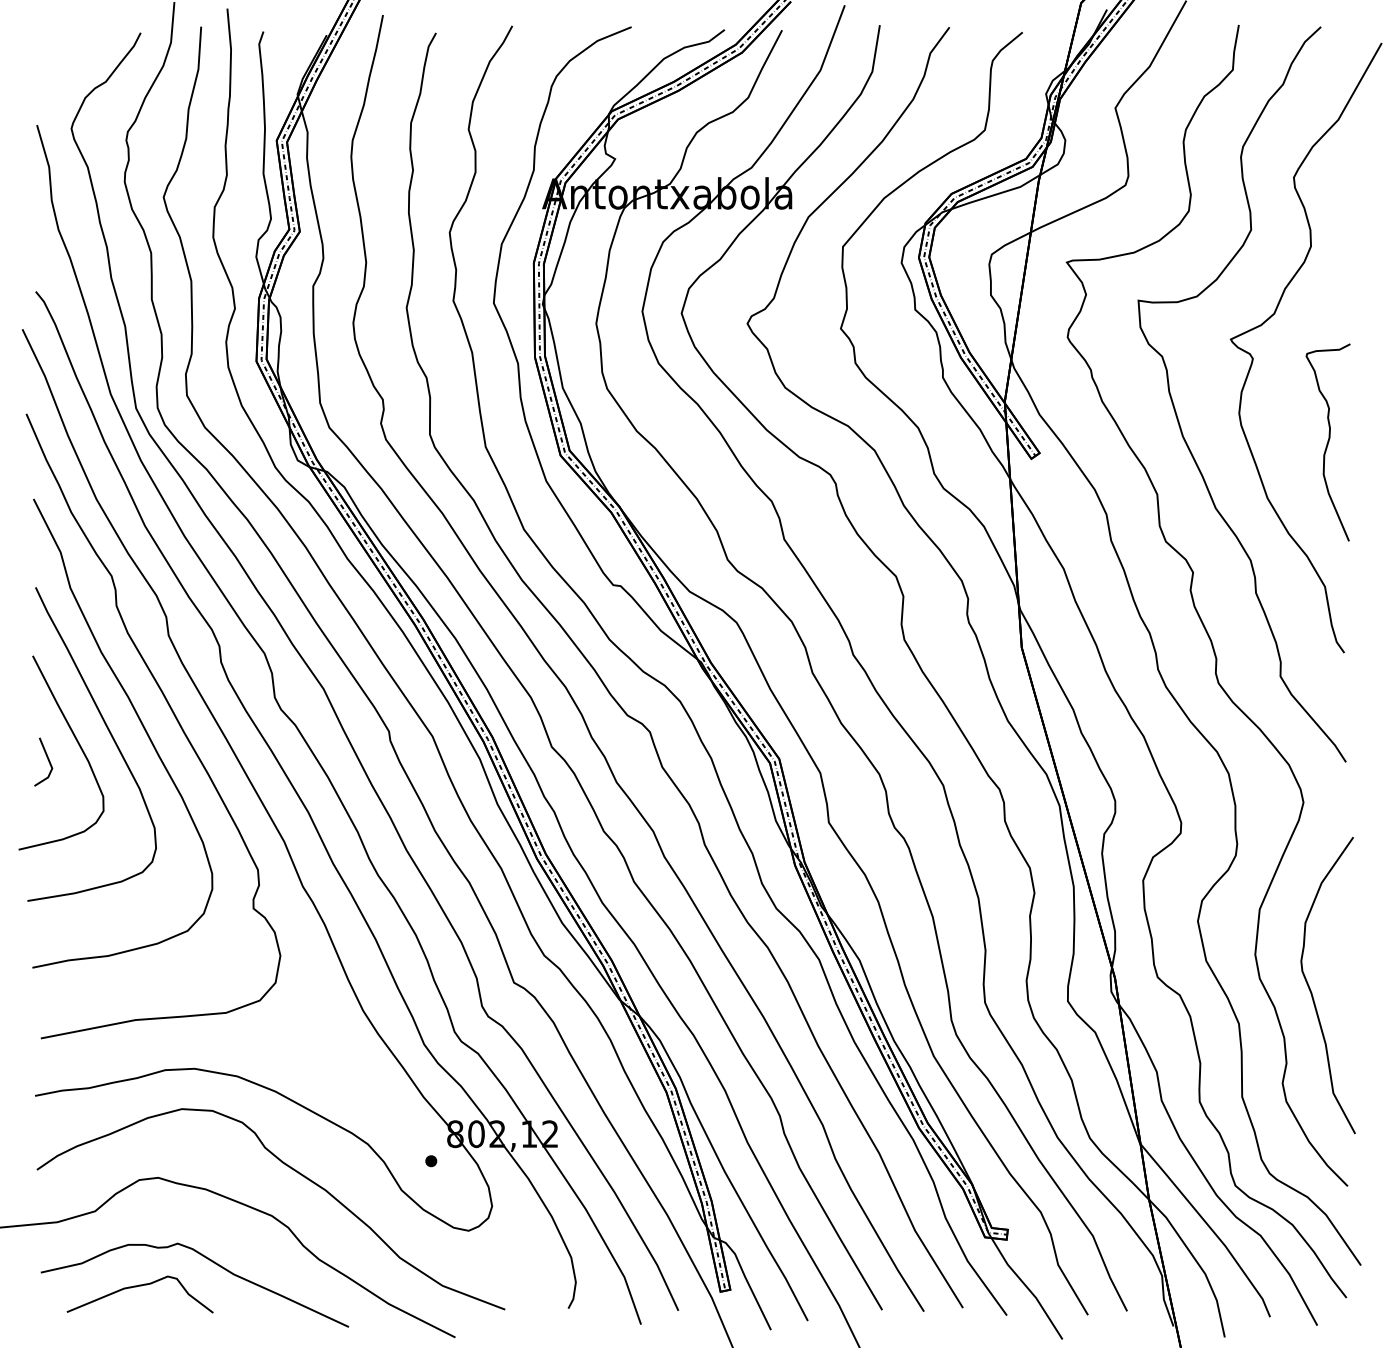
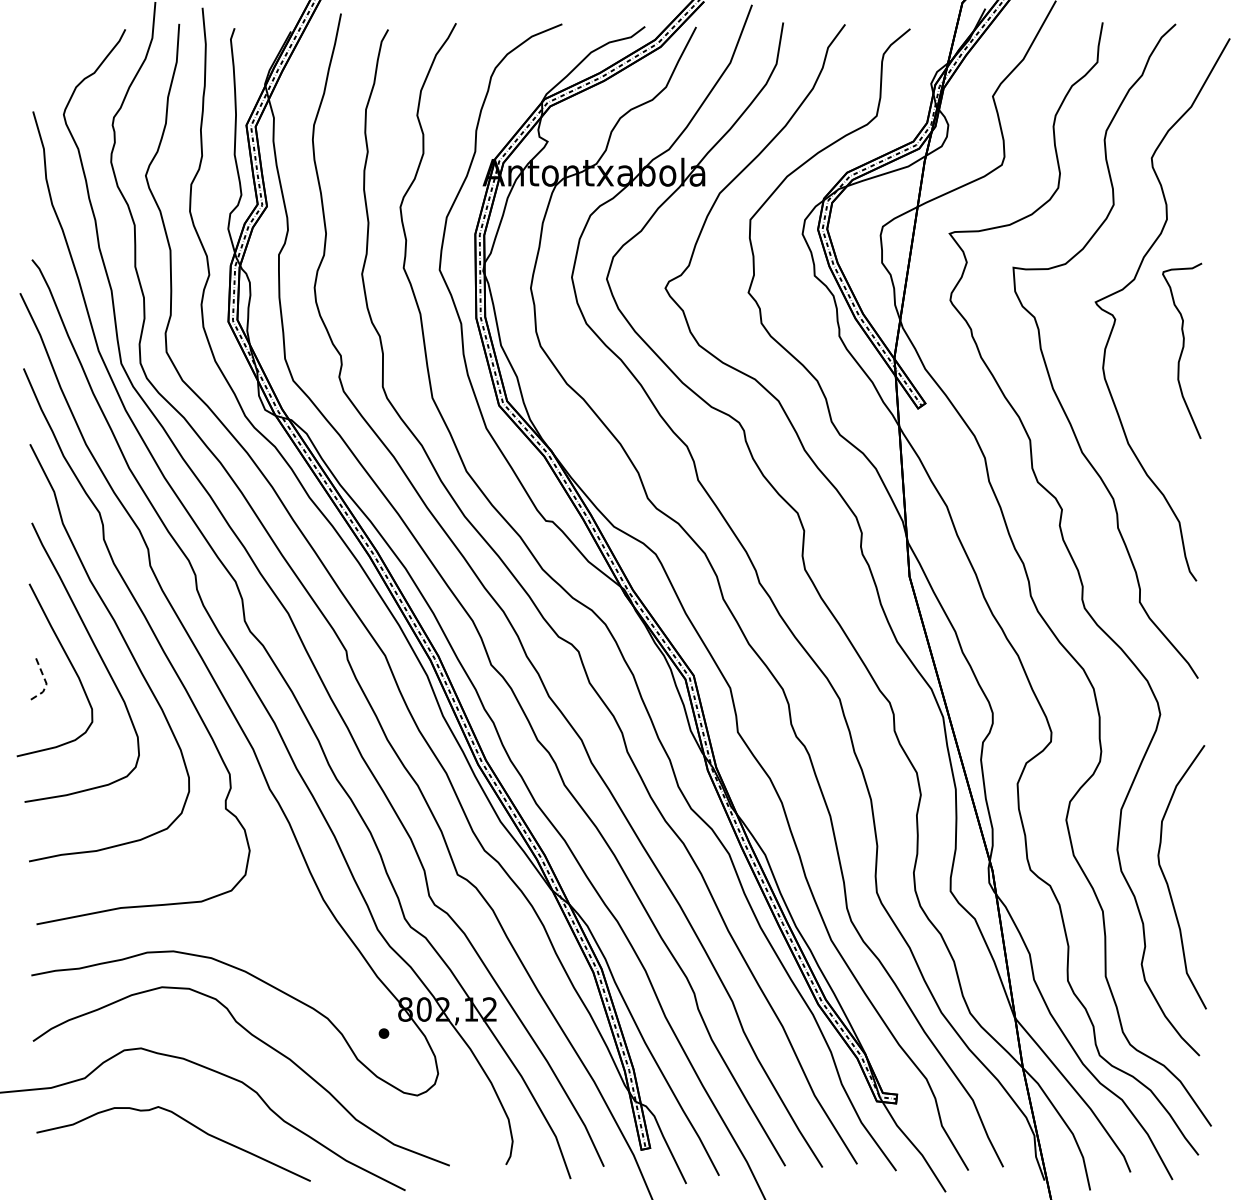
curve: (1328, 441) -> (1182, 350), moved
line: (50, 766) -> (45, 682), solid -> dashed
curve: (139, 1286) -> (124, 1145), removed

